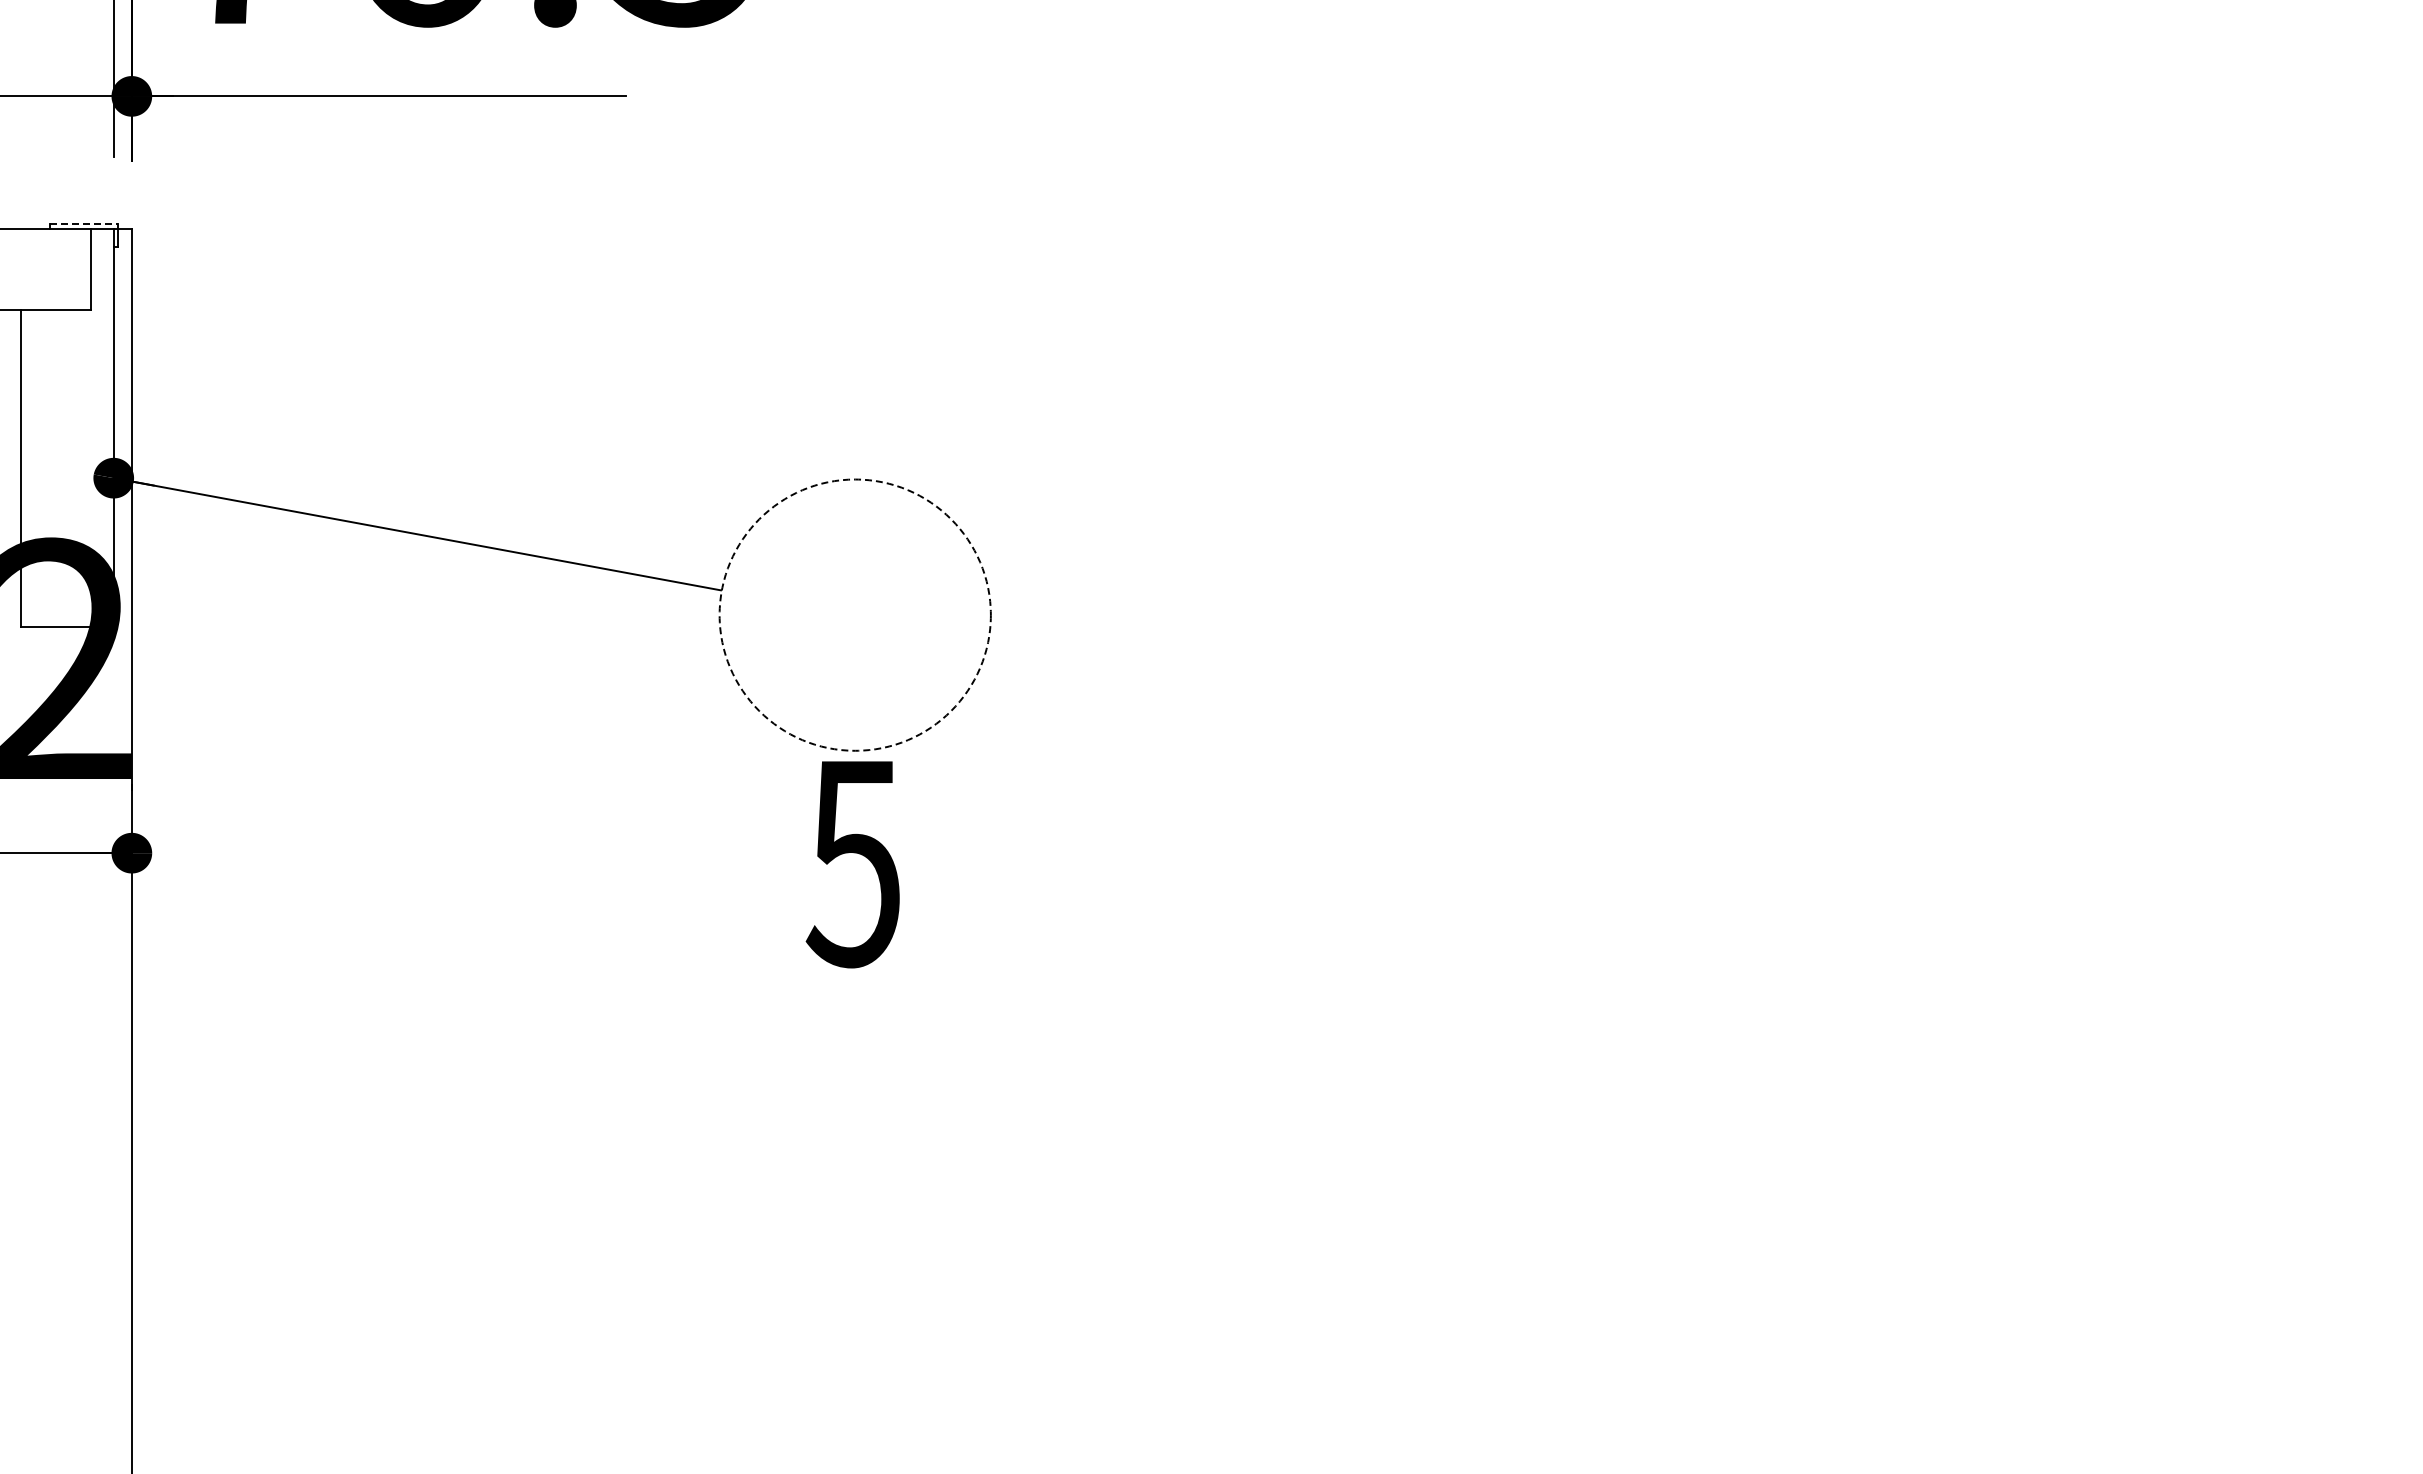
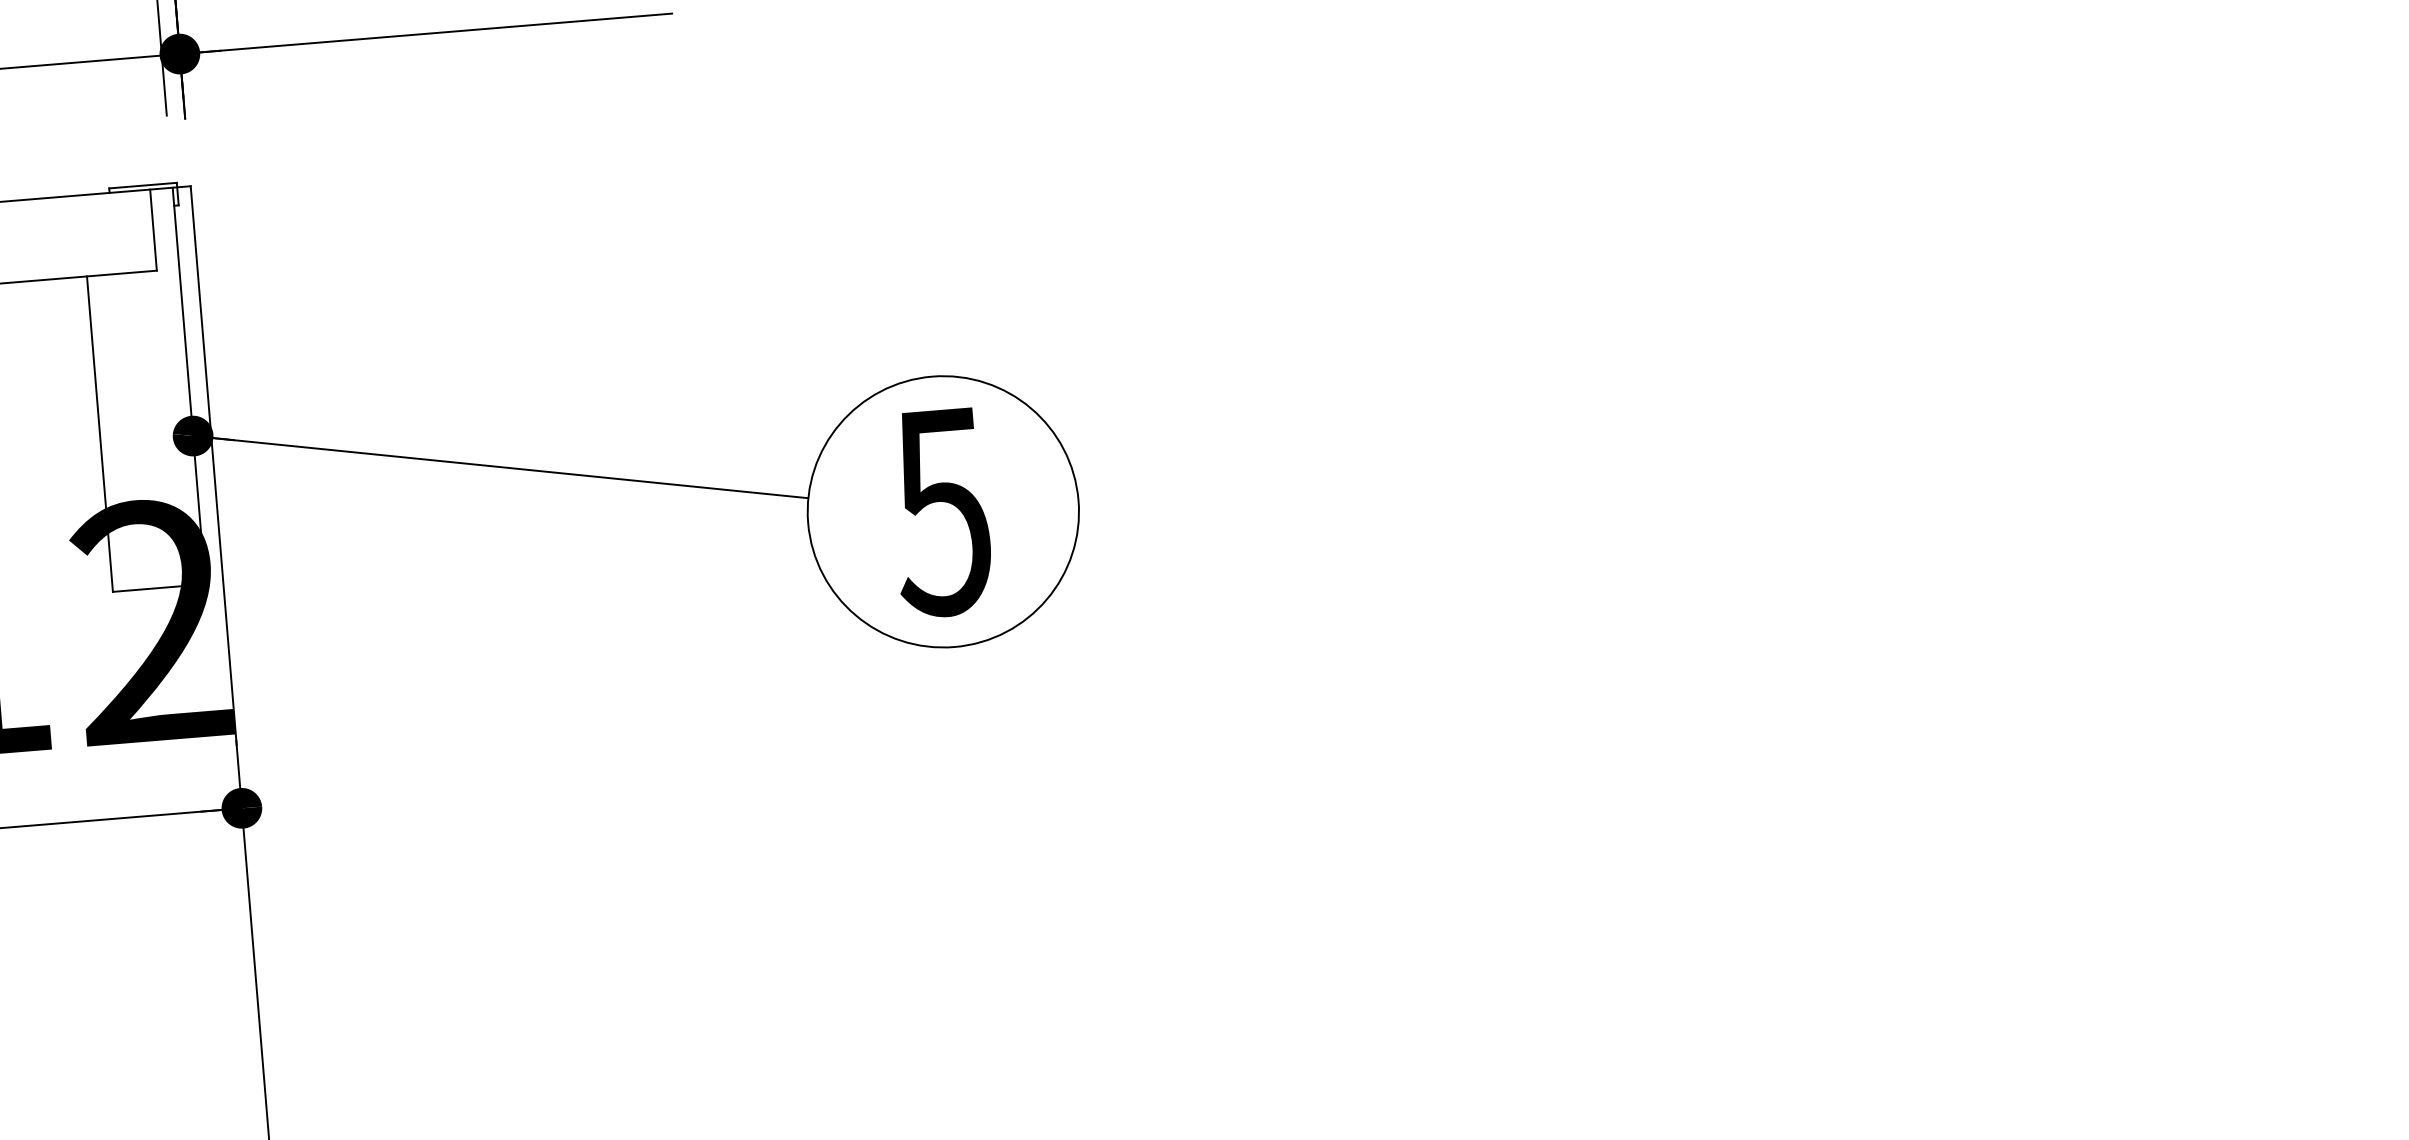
line: (84, 224) -> (143, 185), dashed -> solid
circle: (854, 614) -> (942, 511), dashed -> solid
text: (852, 864) -> (940, 513), moved

